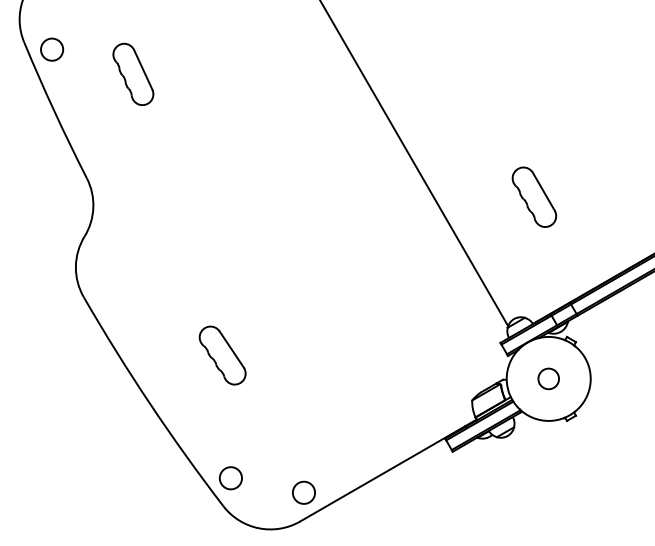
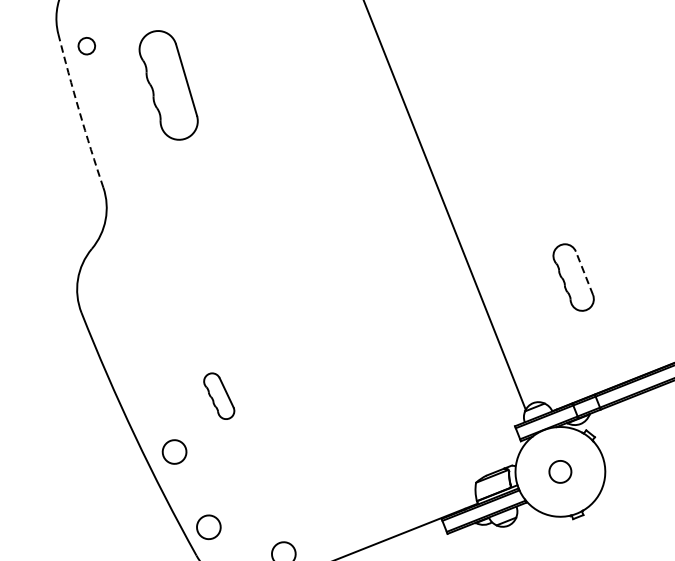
circle: (52, 49) -> (87, 46), size x0.7
part: (133, 73) -> (169, 84), size x1.6
arc: (54, 110) -> (79, 110), solid -> dashed
line: (543, 191) -> (584, 272), solid -> dashed
part: (222, 355) -> (219, 396), size x0.7
circle: (188, 413) -> (174, 452), added

